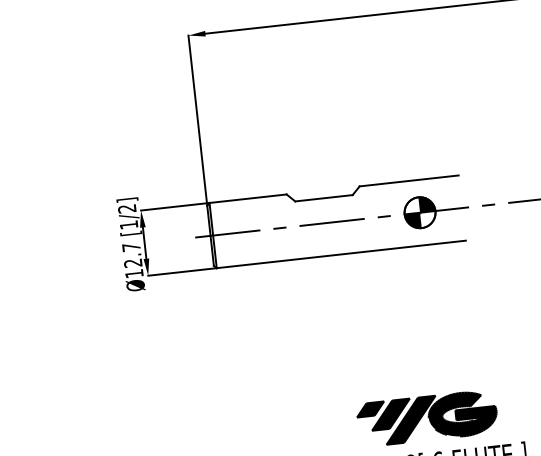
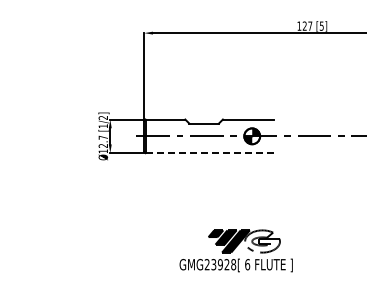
line: (342, 254) -> (210, 153), solid -> dashed
fill: (462, 414) -> (262, 241), removed

